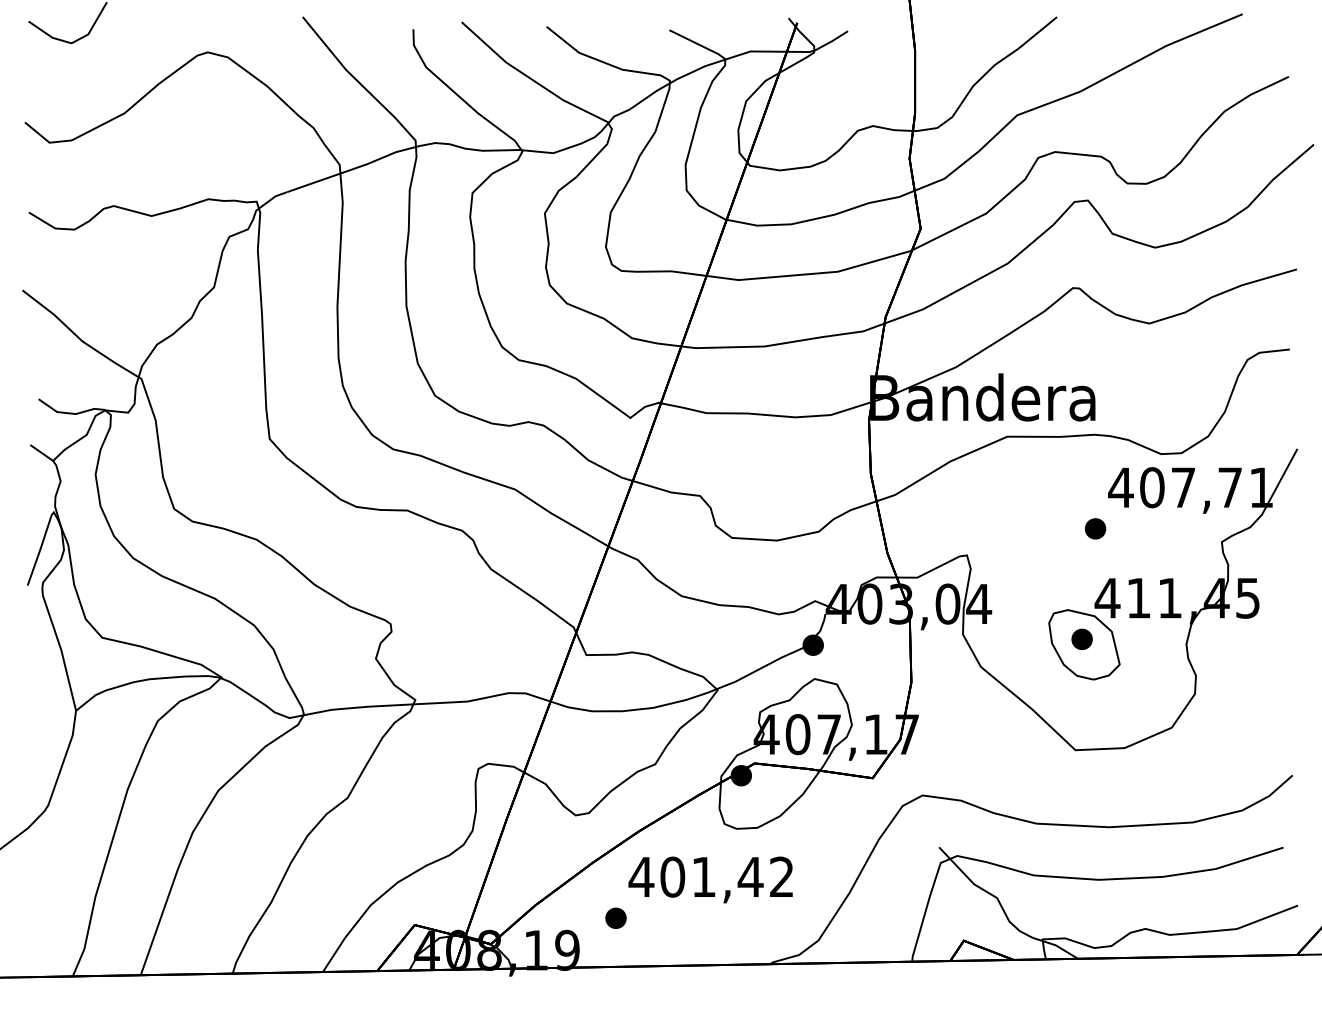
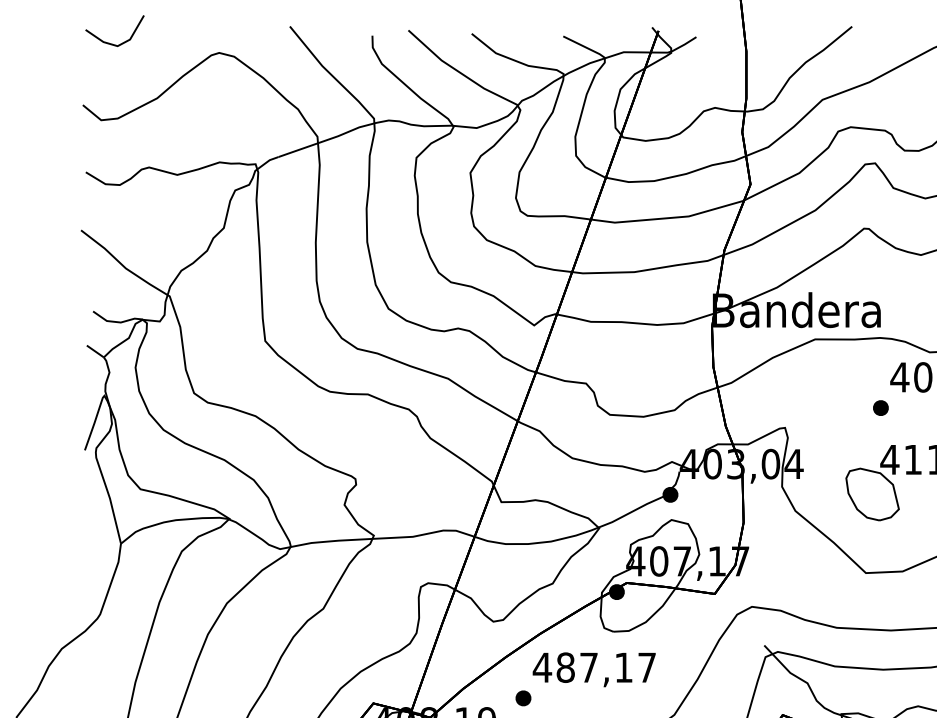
part: (1081, 638) -> (870, 489), removed
text: (726, 876) -> (605, 667), 401,42 -> 487,17

